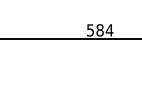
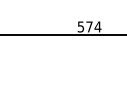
text: (100, 29) -> (89, 26), 584 -> 574

